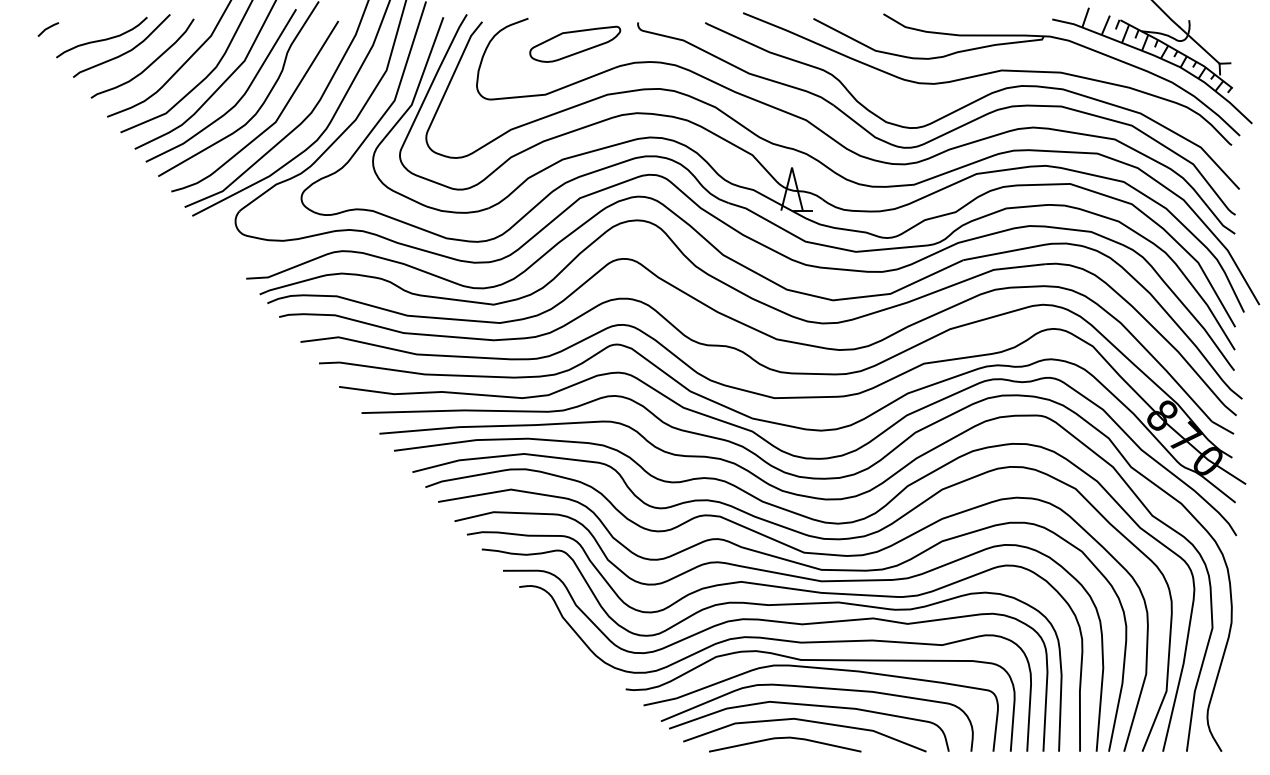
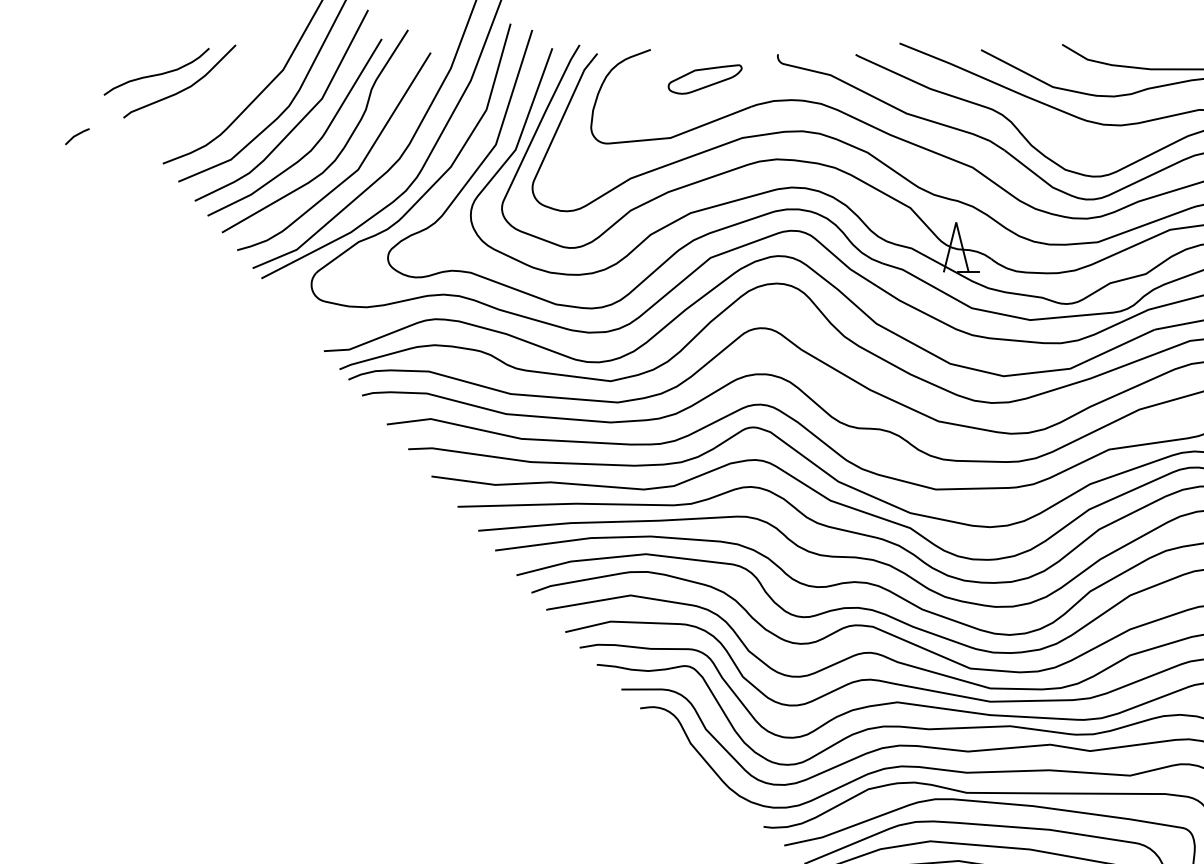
line: (48, 28) -> (77, 135), moved
part: (575, 43) -> (705, 78), size x0.7
curve: (149, 64) -> (211, 102), removed

